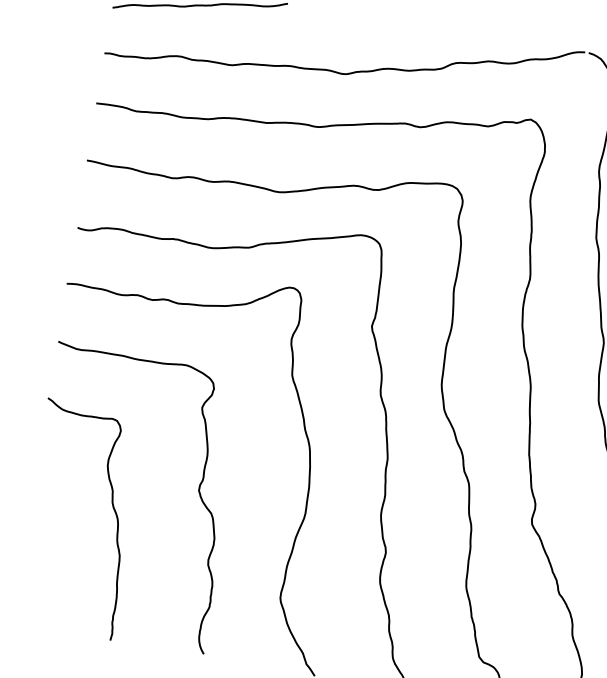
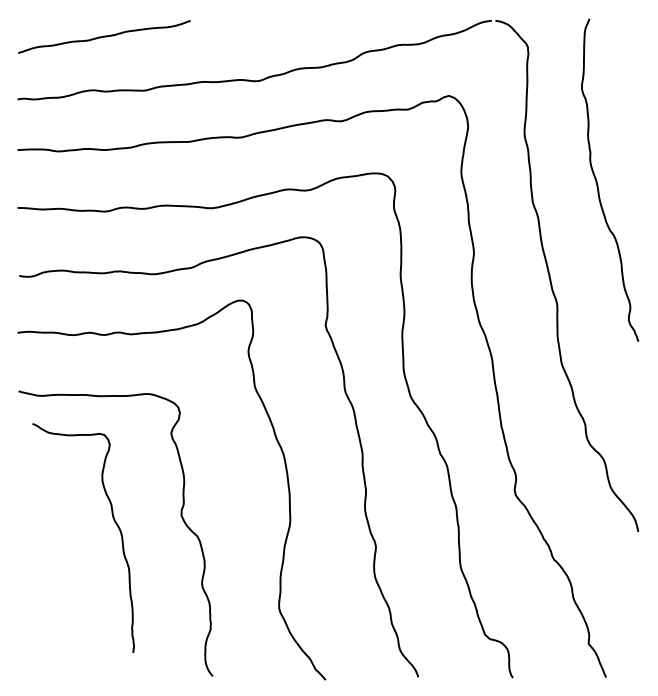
curve: (112, 508) -> (114, 522), moved

